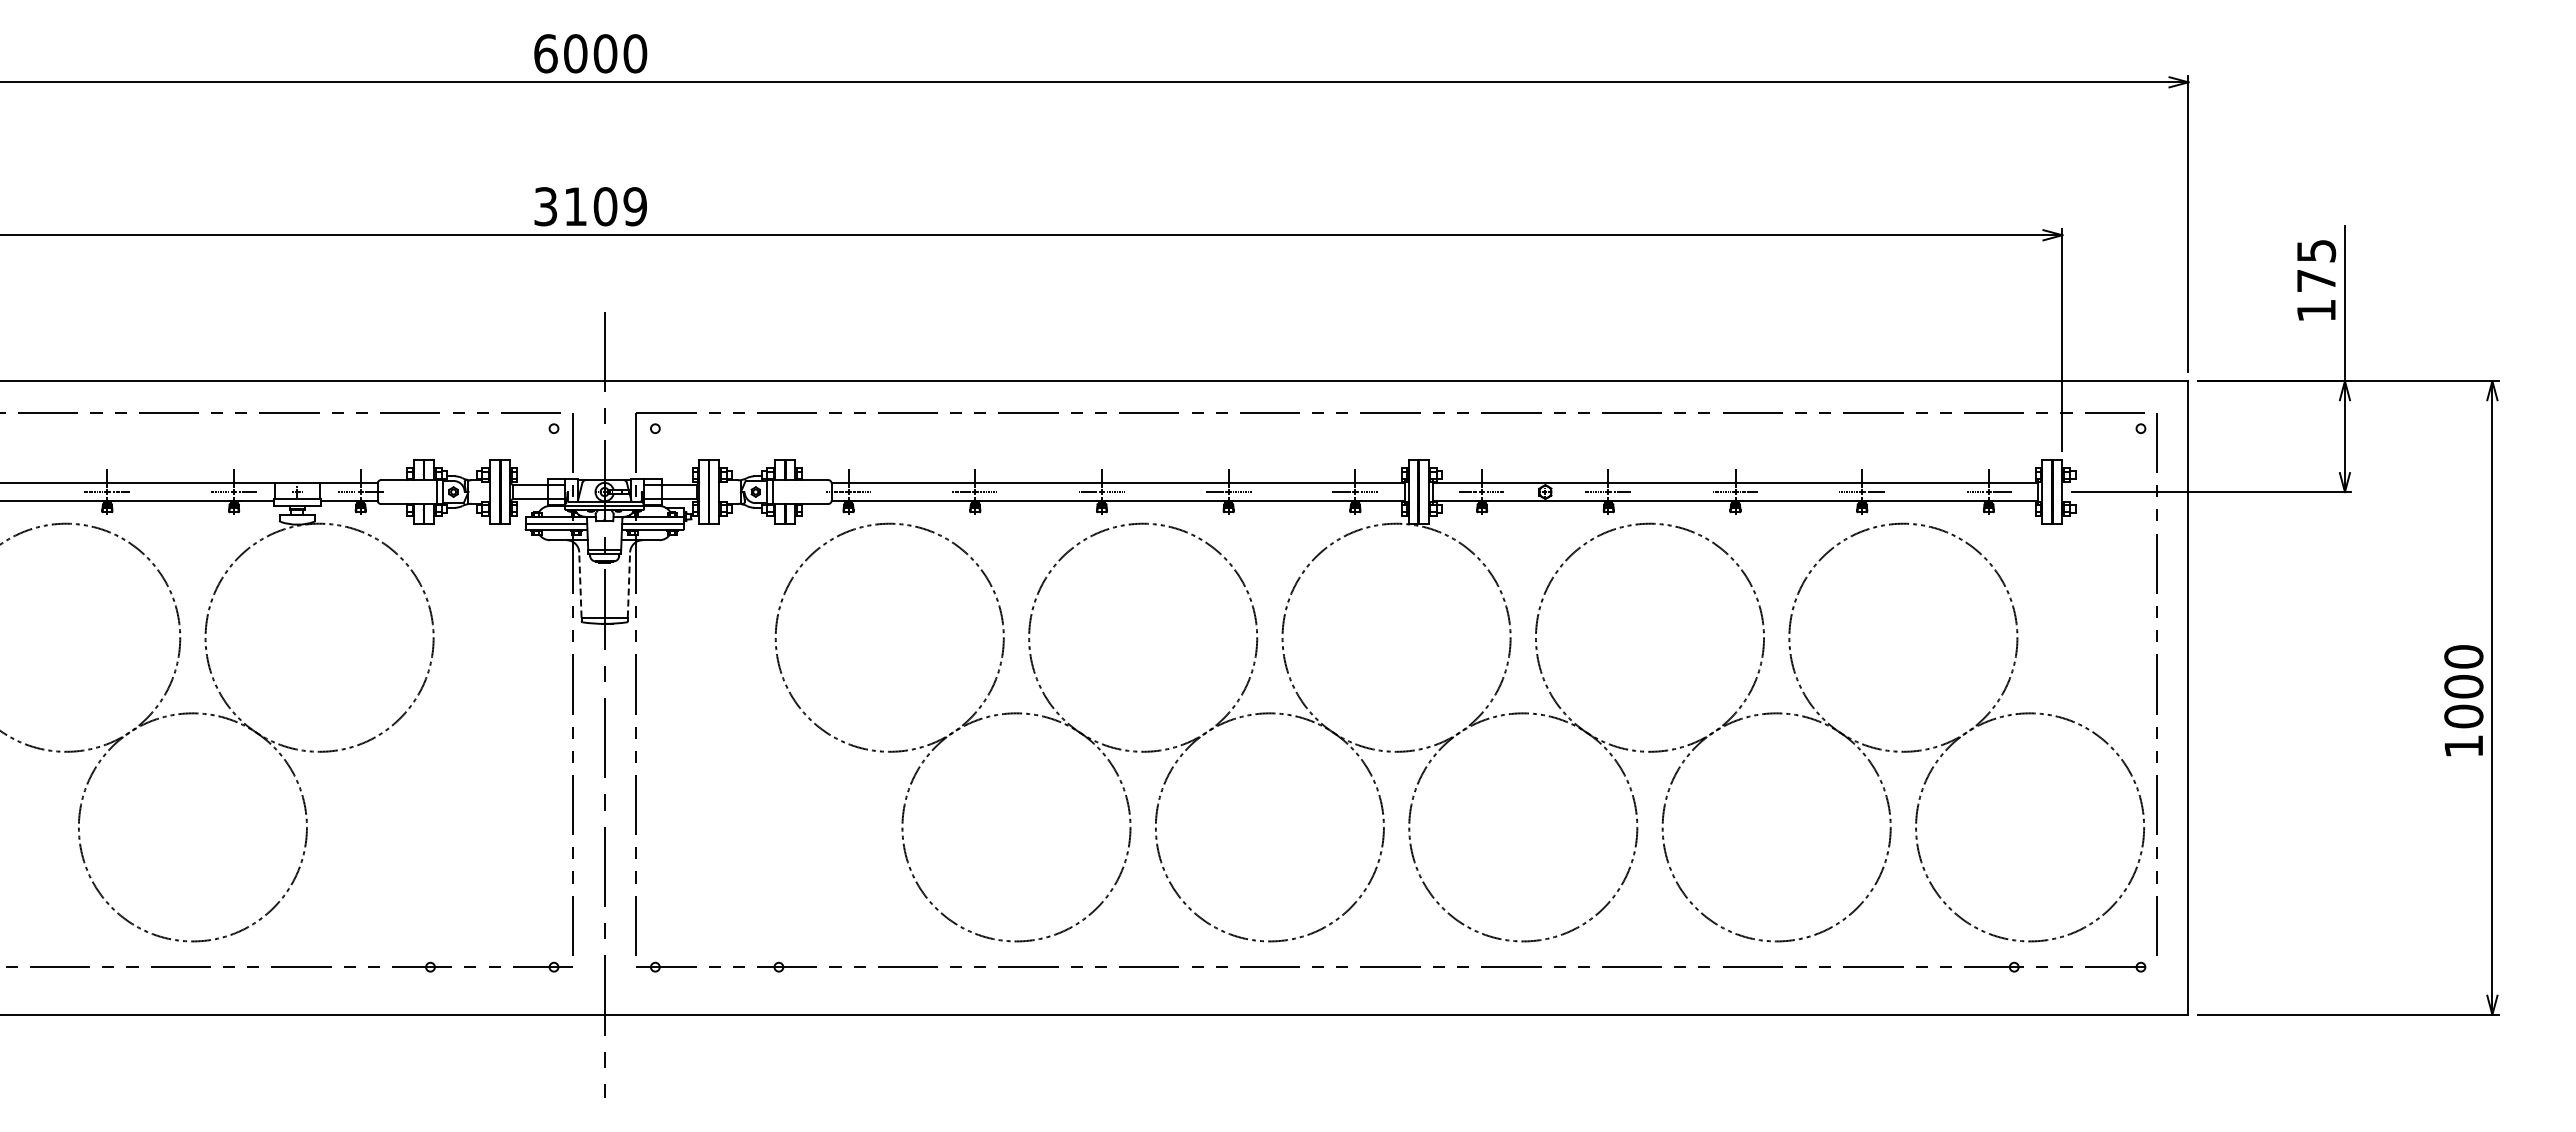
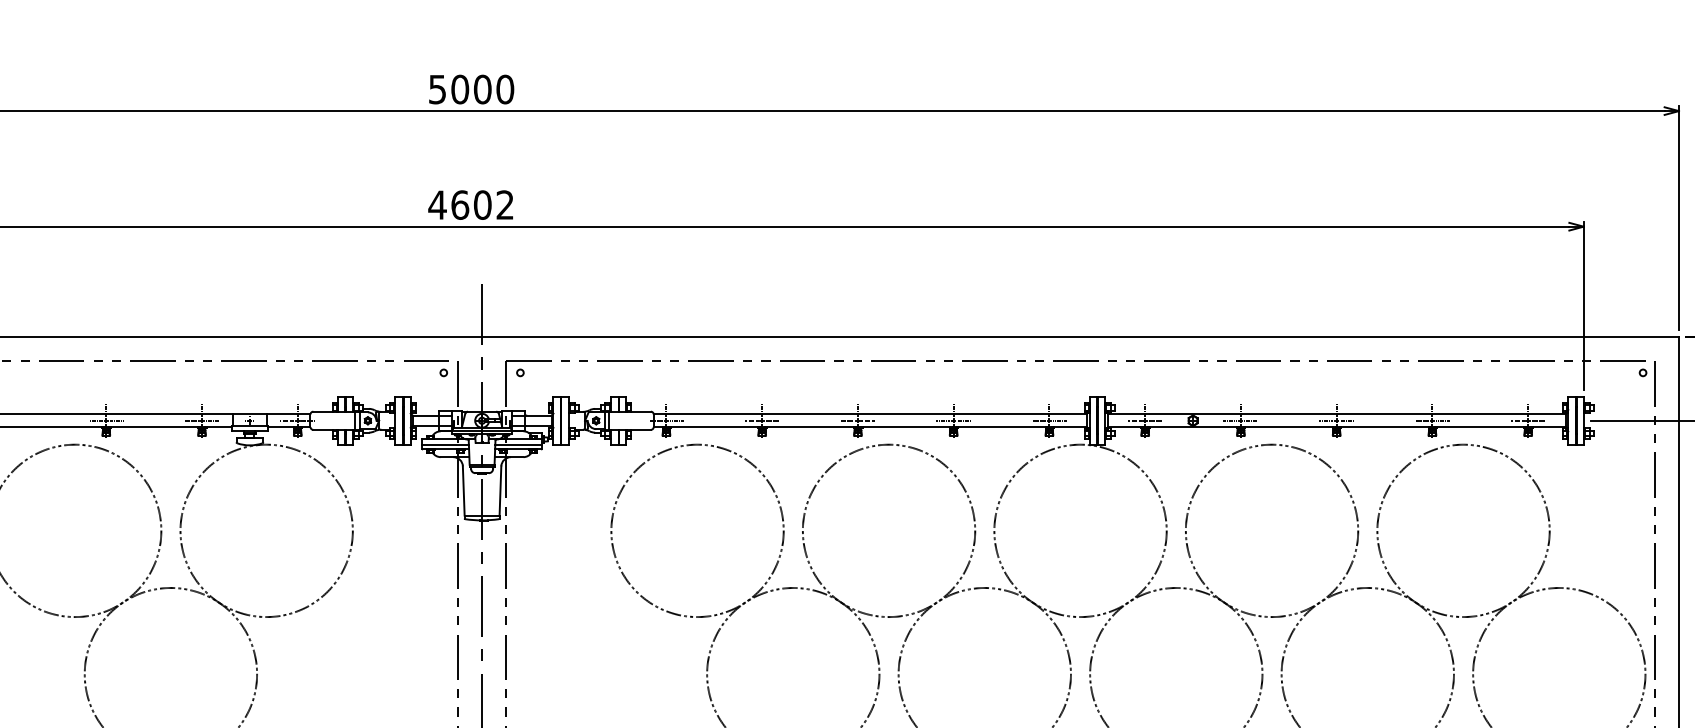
text: (545, 53) -> (437, 89), 6000 -> 5000
text: (589, 206) -> (470, 204), 3109 -> 4602
line: (580, 584) -> (463, 490), dashed -> solid
line: (628, 584) -> (500, 490), dashed -> solid

